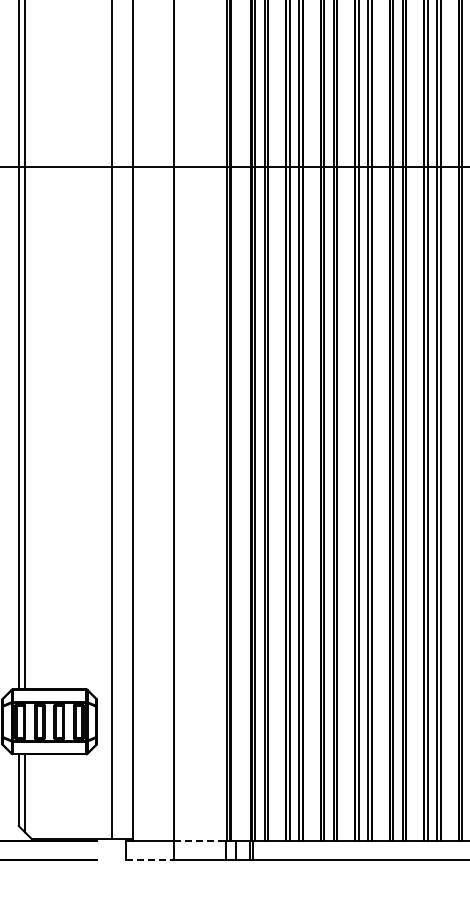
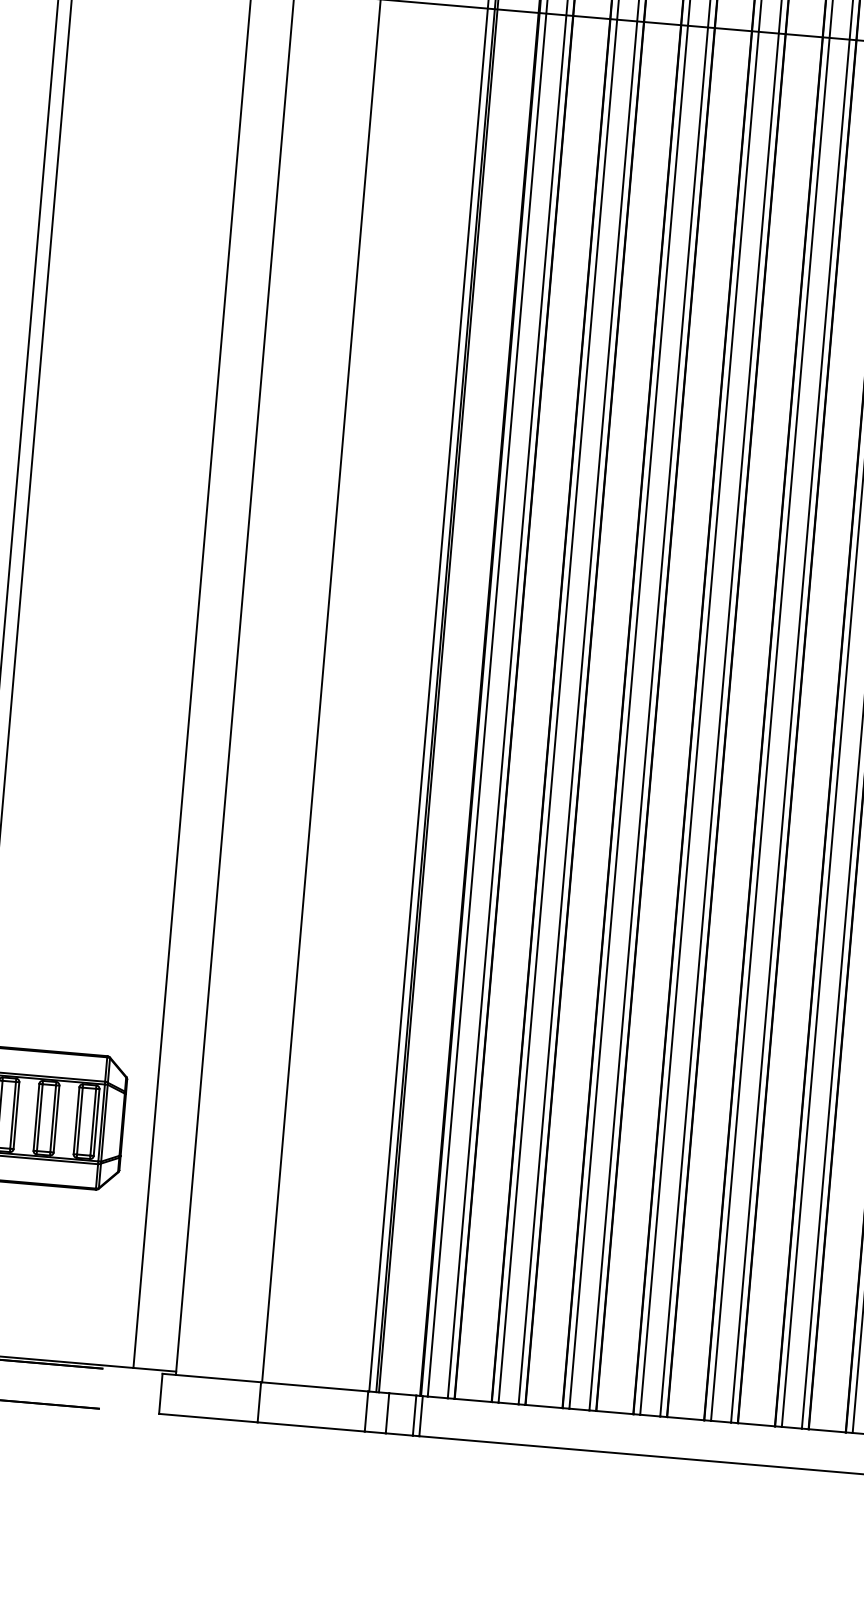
line: (200, 840) -> (315, 1386), dashed -> solid
line: (149, 860) -> (207, 1418), dashed -> solid

